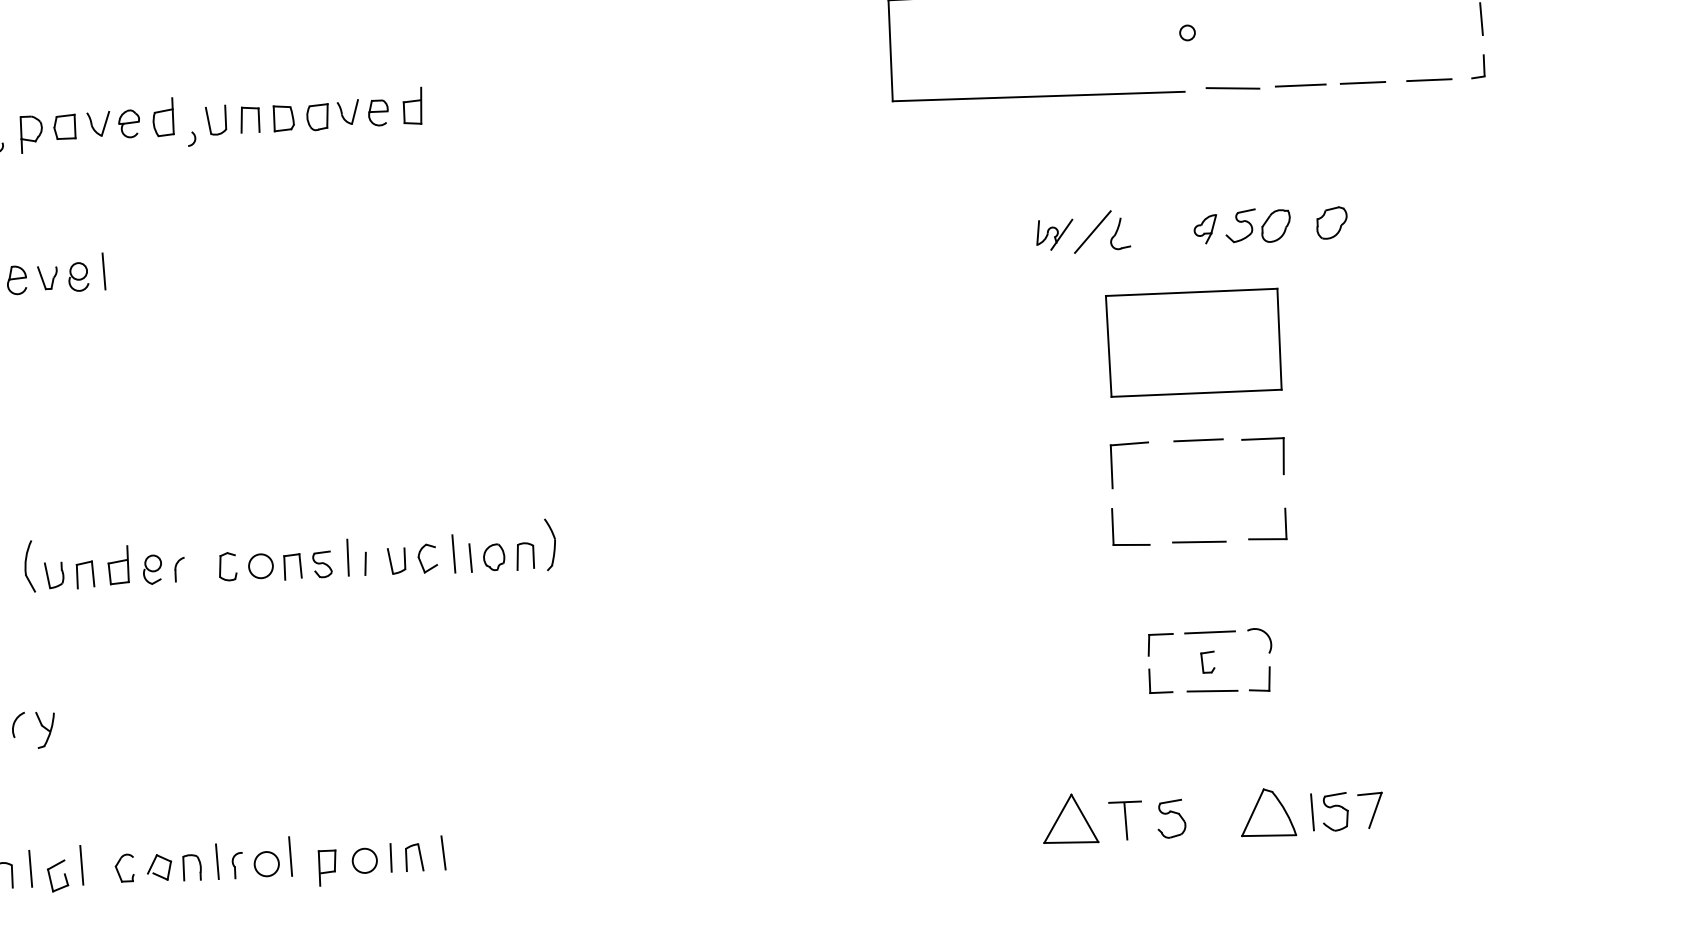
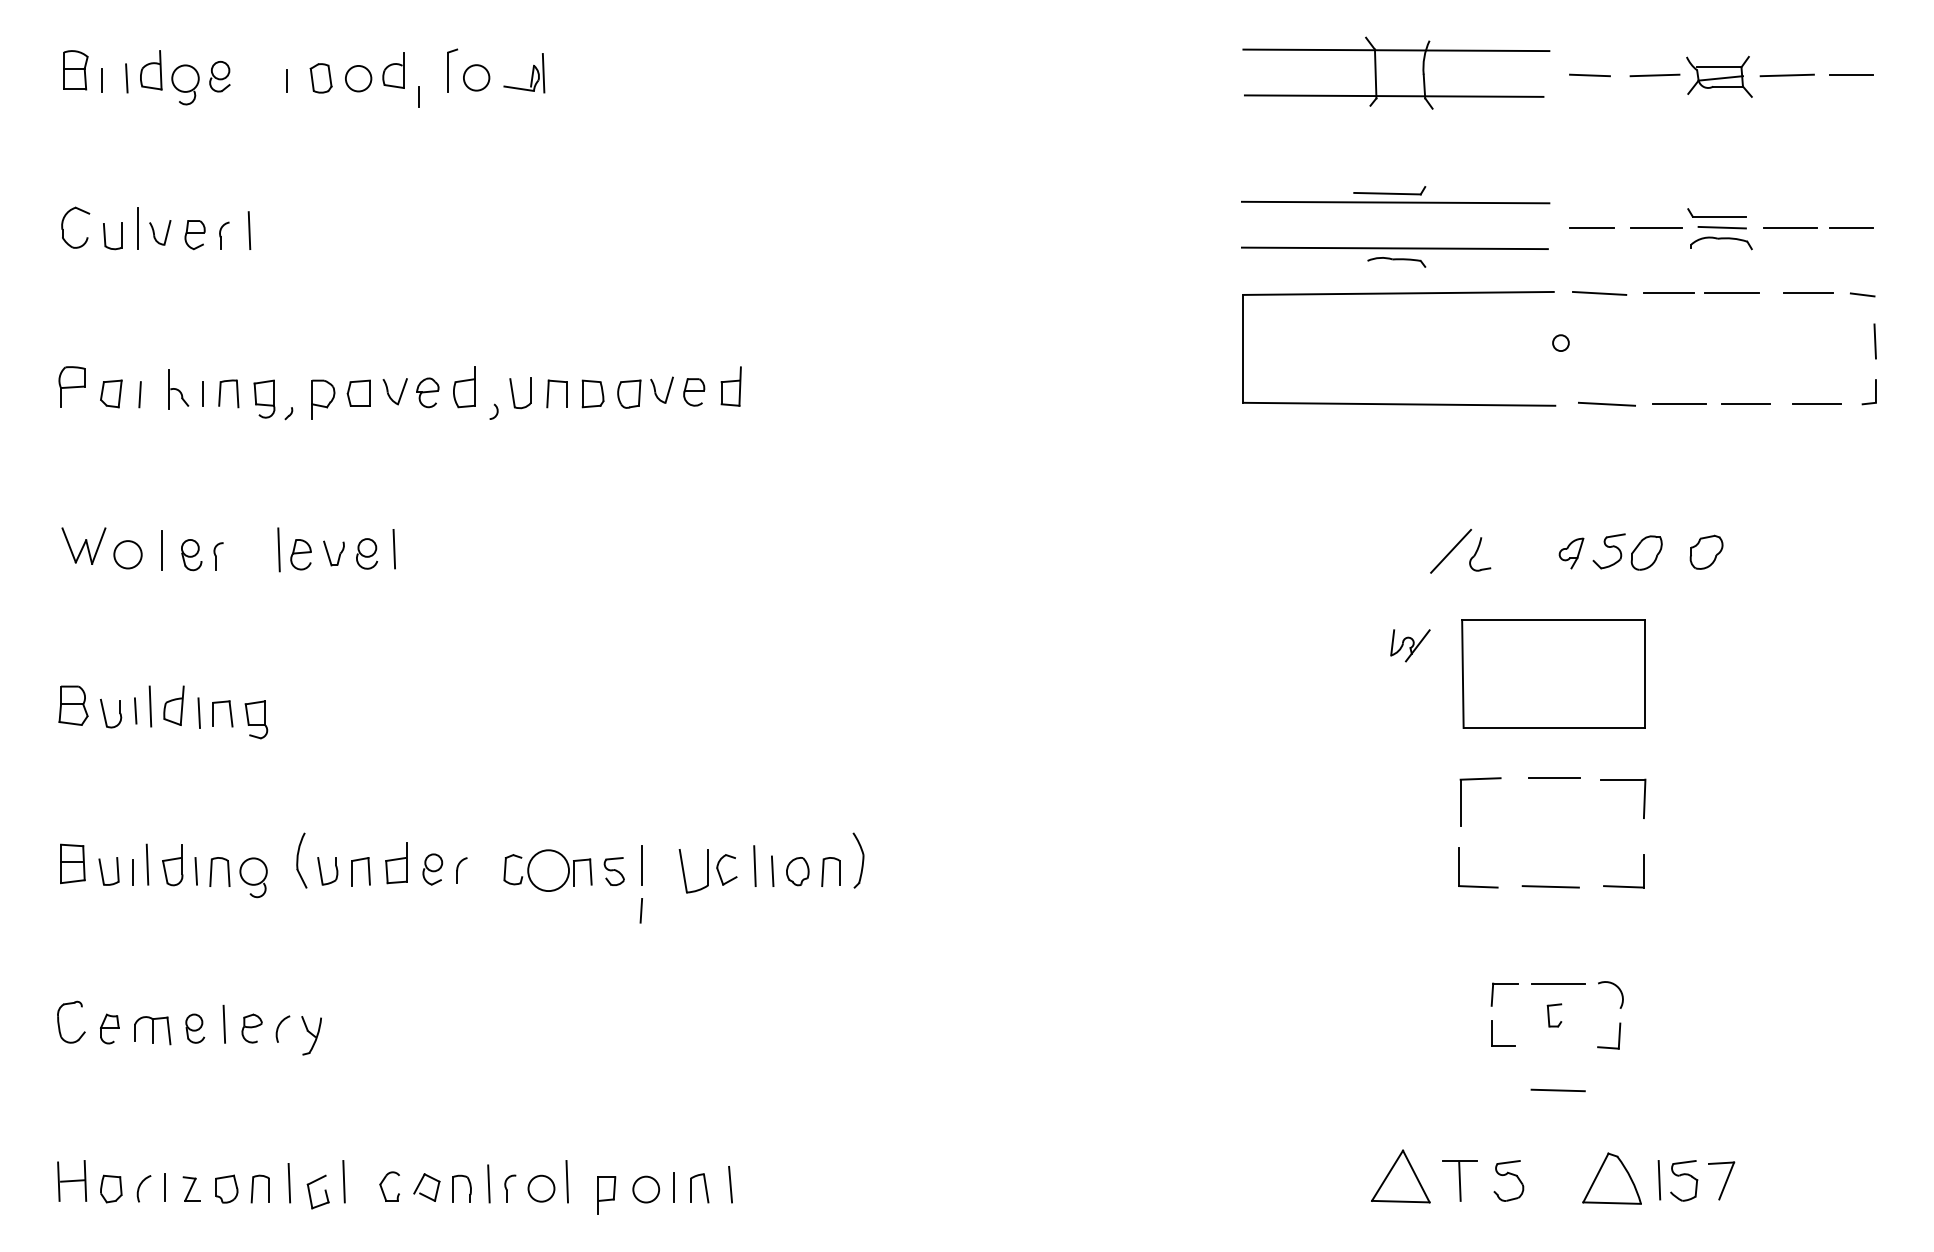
part: (1054, 234) -> (1410, 645), moved
part: (395, 561) -> (692, 871), size x1.6
line: (364, 563) -> (640, 910), moved
circle: (260, 566) -> (548, 870), size x1.6
line: (1211, 691) -> (1557, 1090), moved

